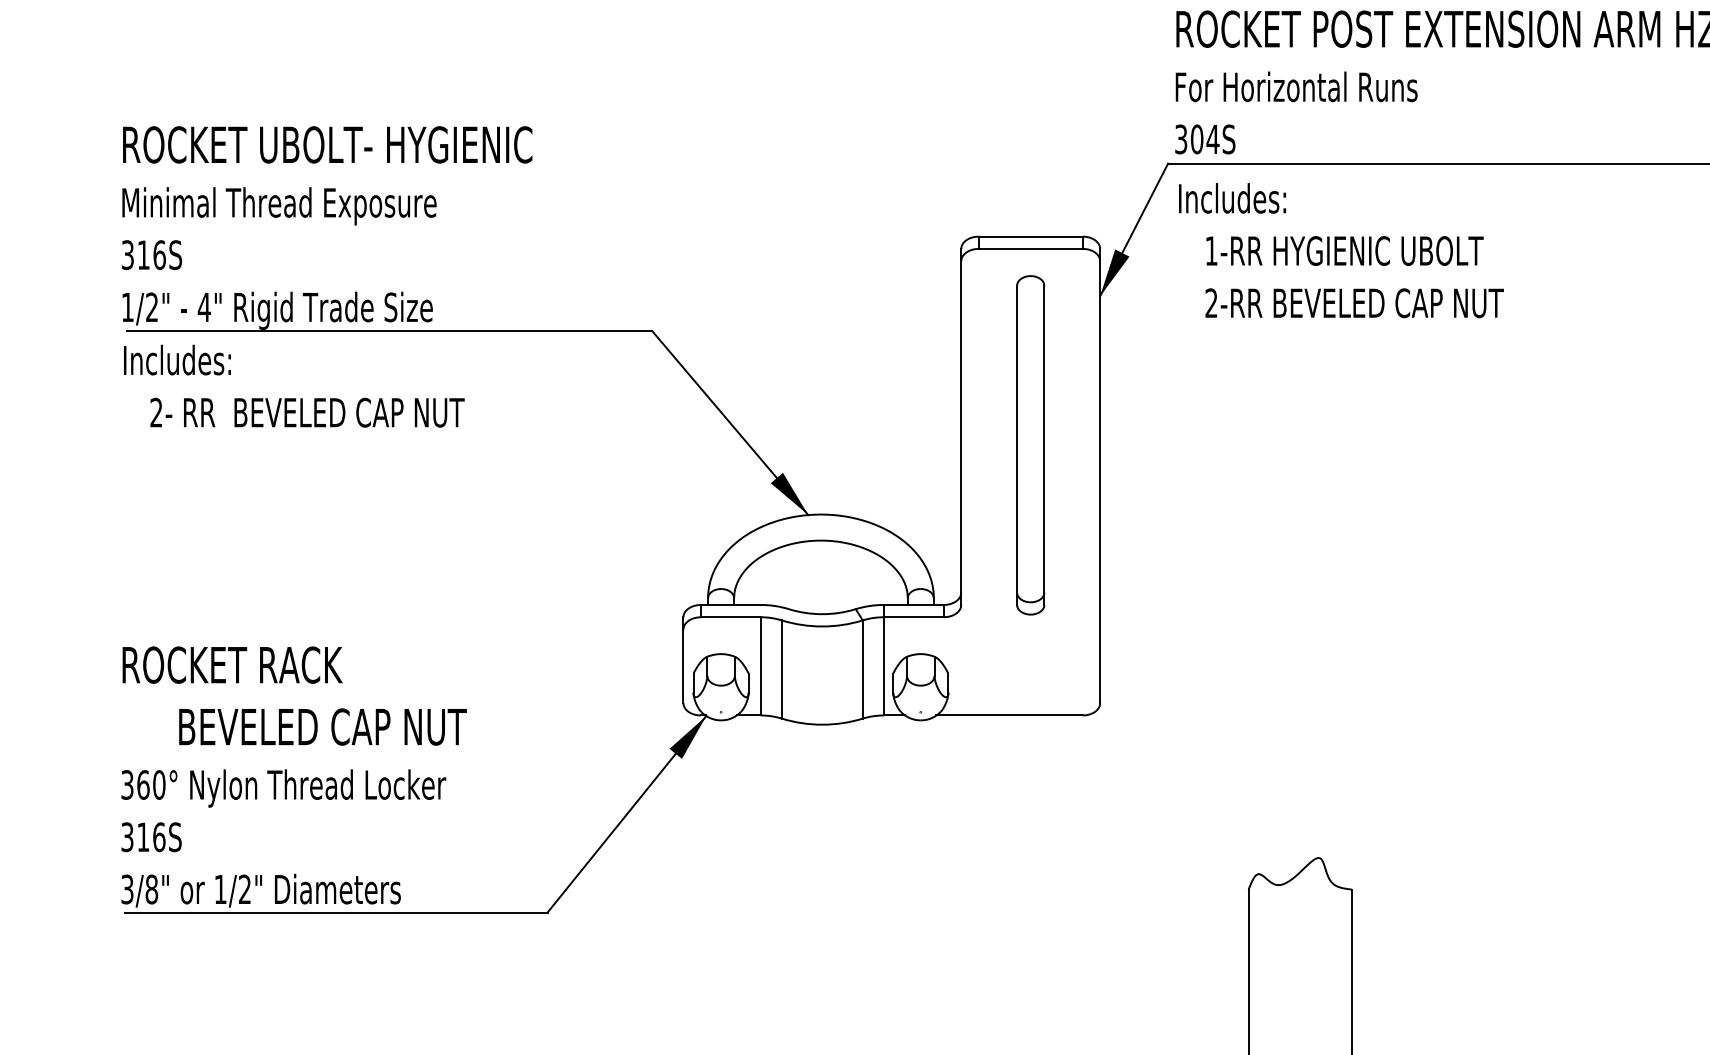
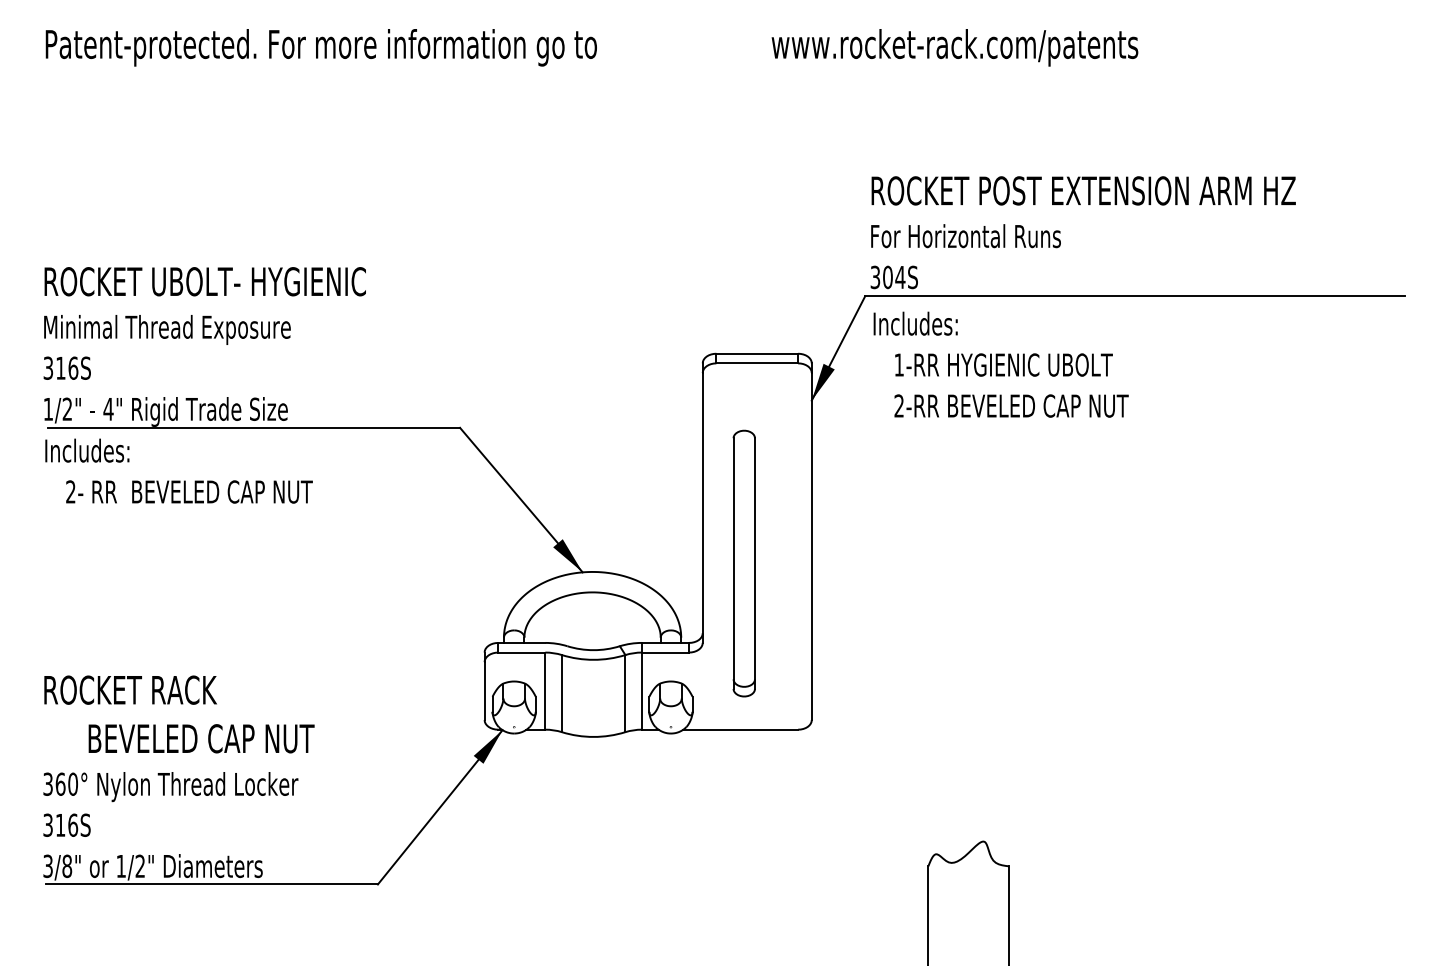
part: (1029, 445) -> (743, 563), moved

